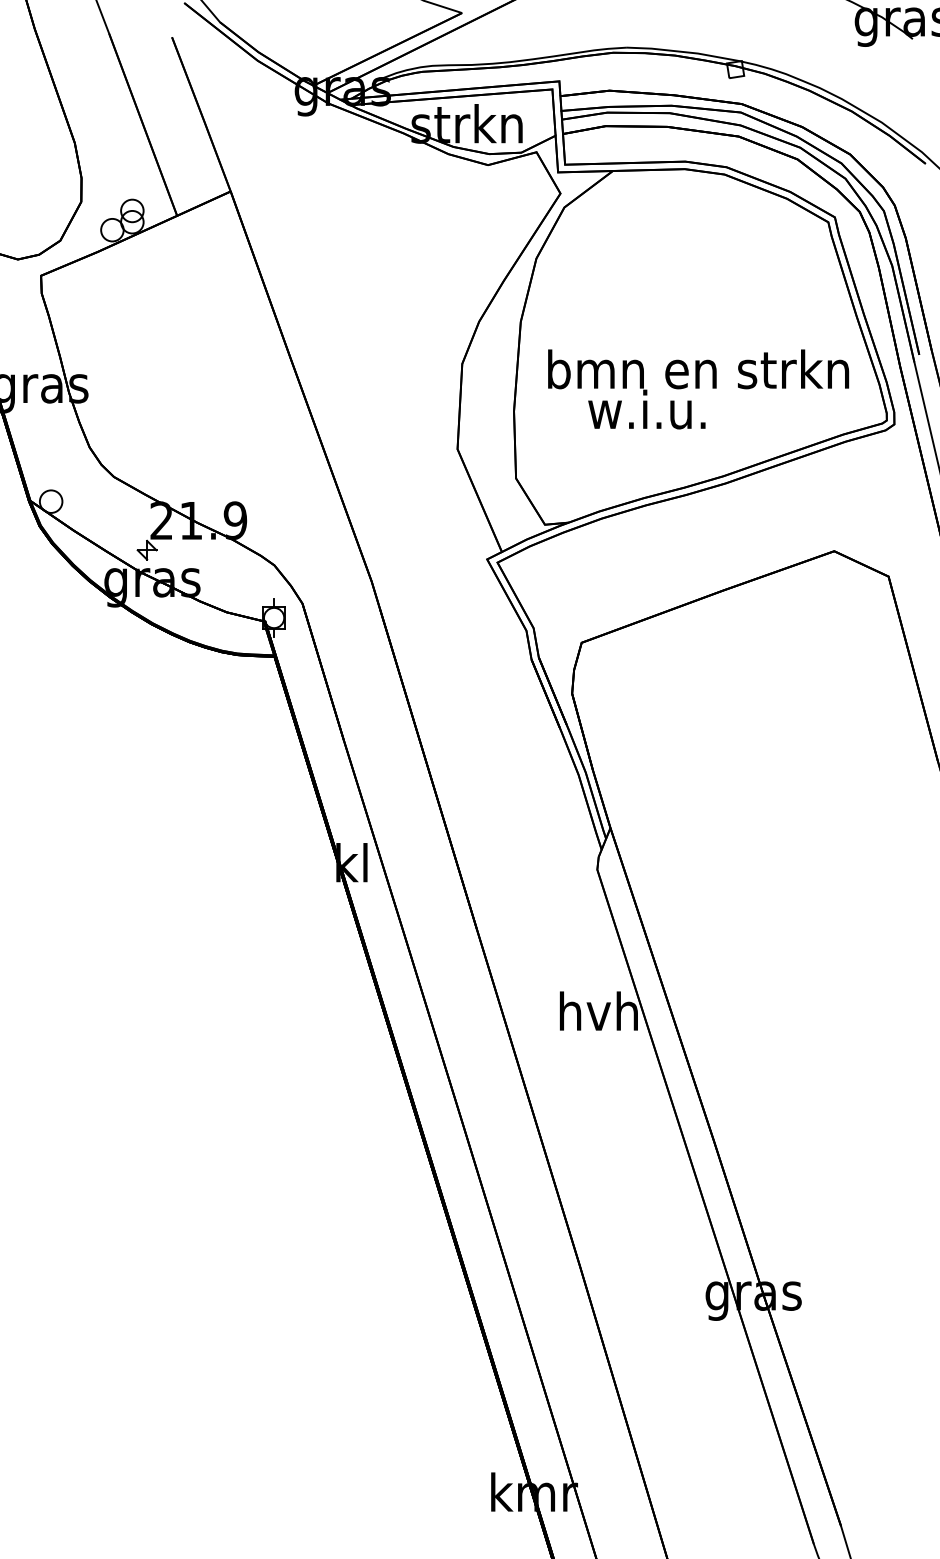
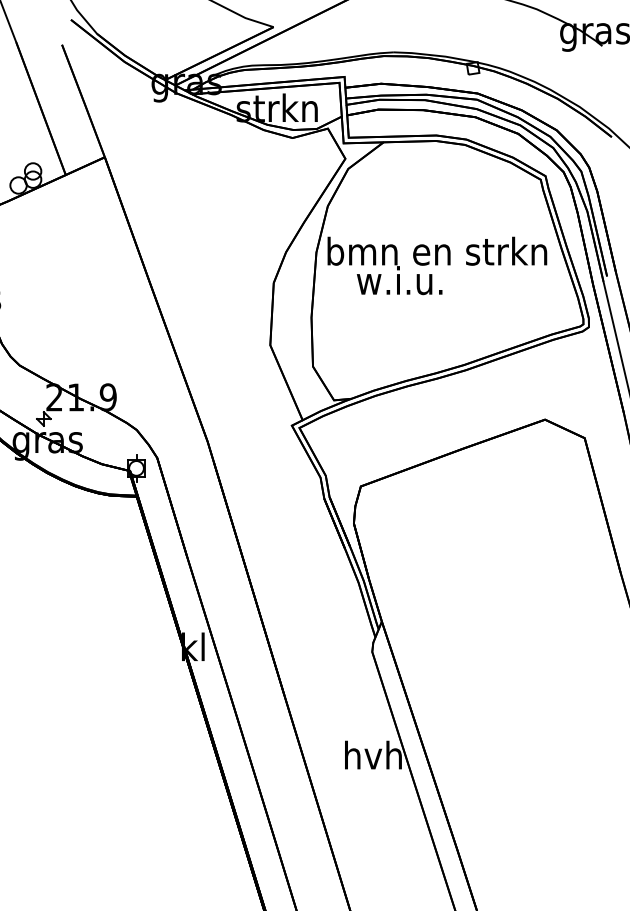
text: (698, 389) -> (437, 265), moved

